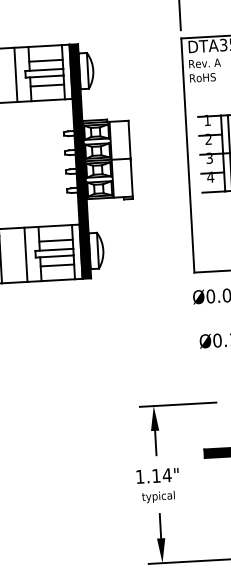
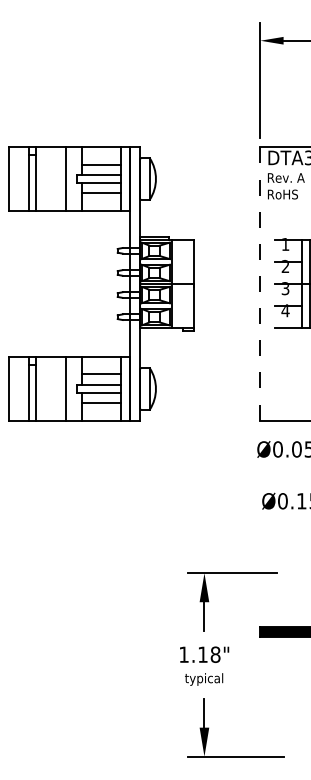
line: (187, 155) -> (260, 283), solid -> dashed
fill: (79, 161) -> (134, 283), removed
text: (167, 475) -> (215, 654), 1.14" -> 1.18"

